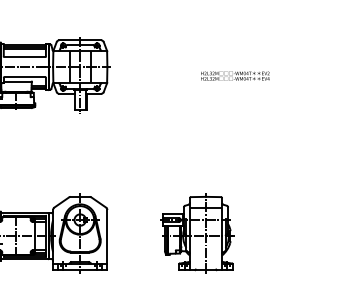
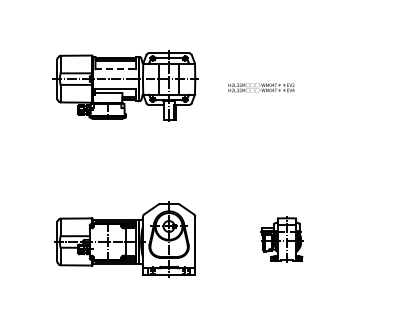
line: (24, 57) -> (115, 69), solid -> dashed
text: (235, 75) -> (261, 87), moved
part: (196, 233) -> (281, 239), size x0.6

